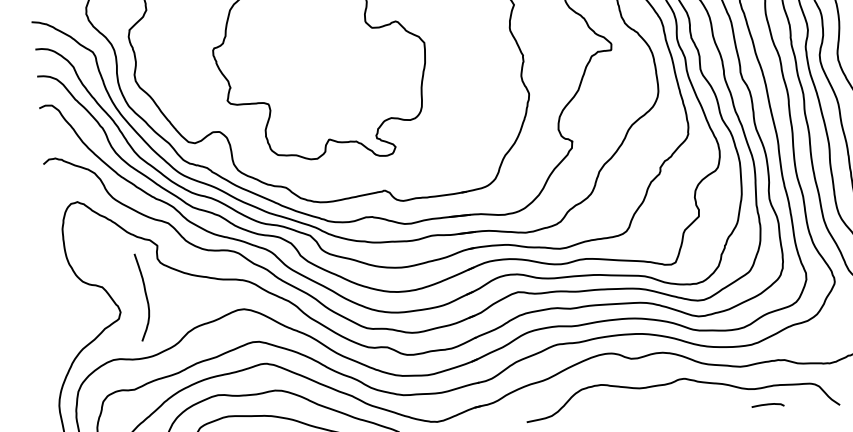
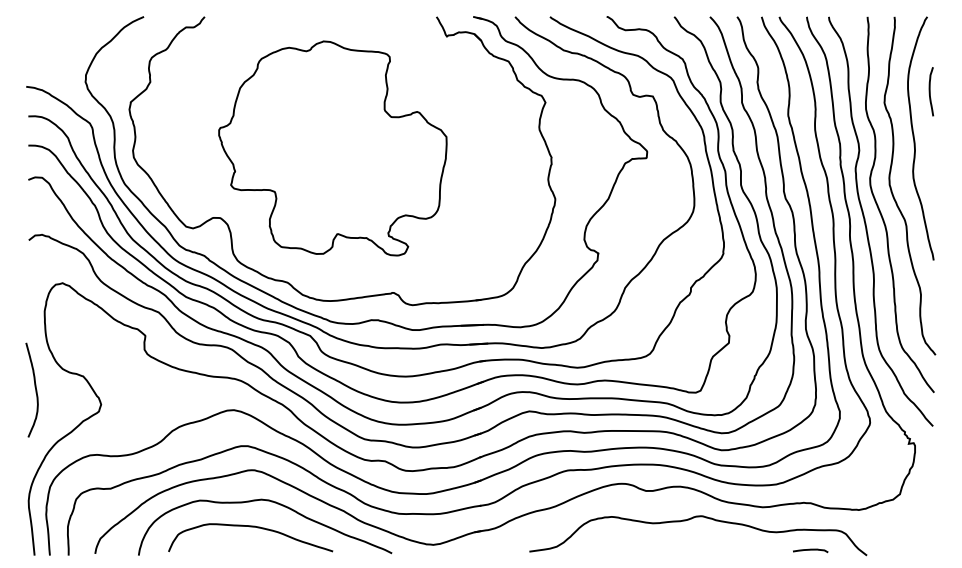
curve: (144, 294) -> (34, 387), moved
curve: (767, 405) -> (810, 550), moved

